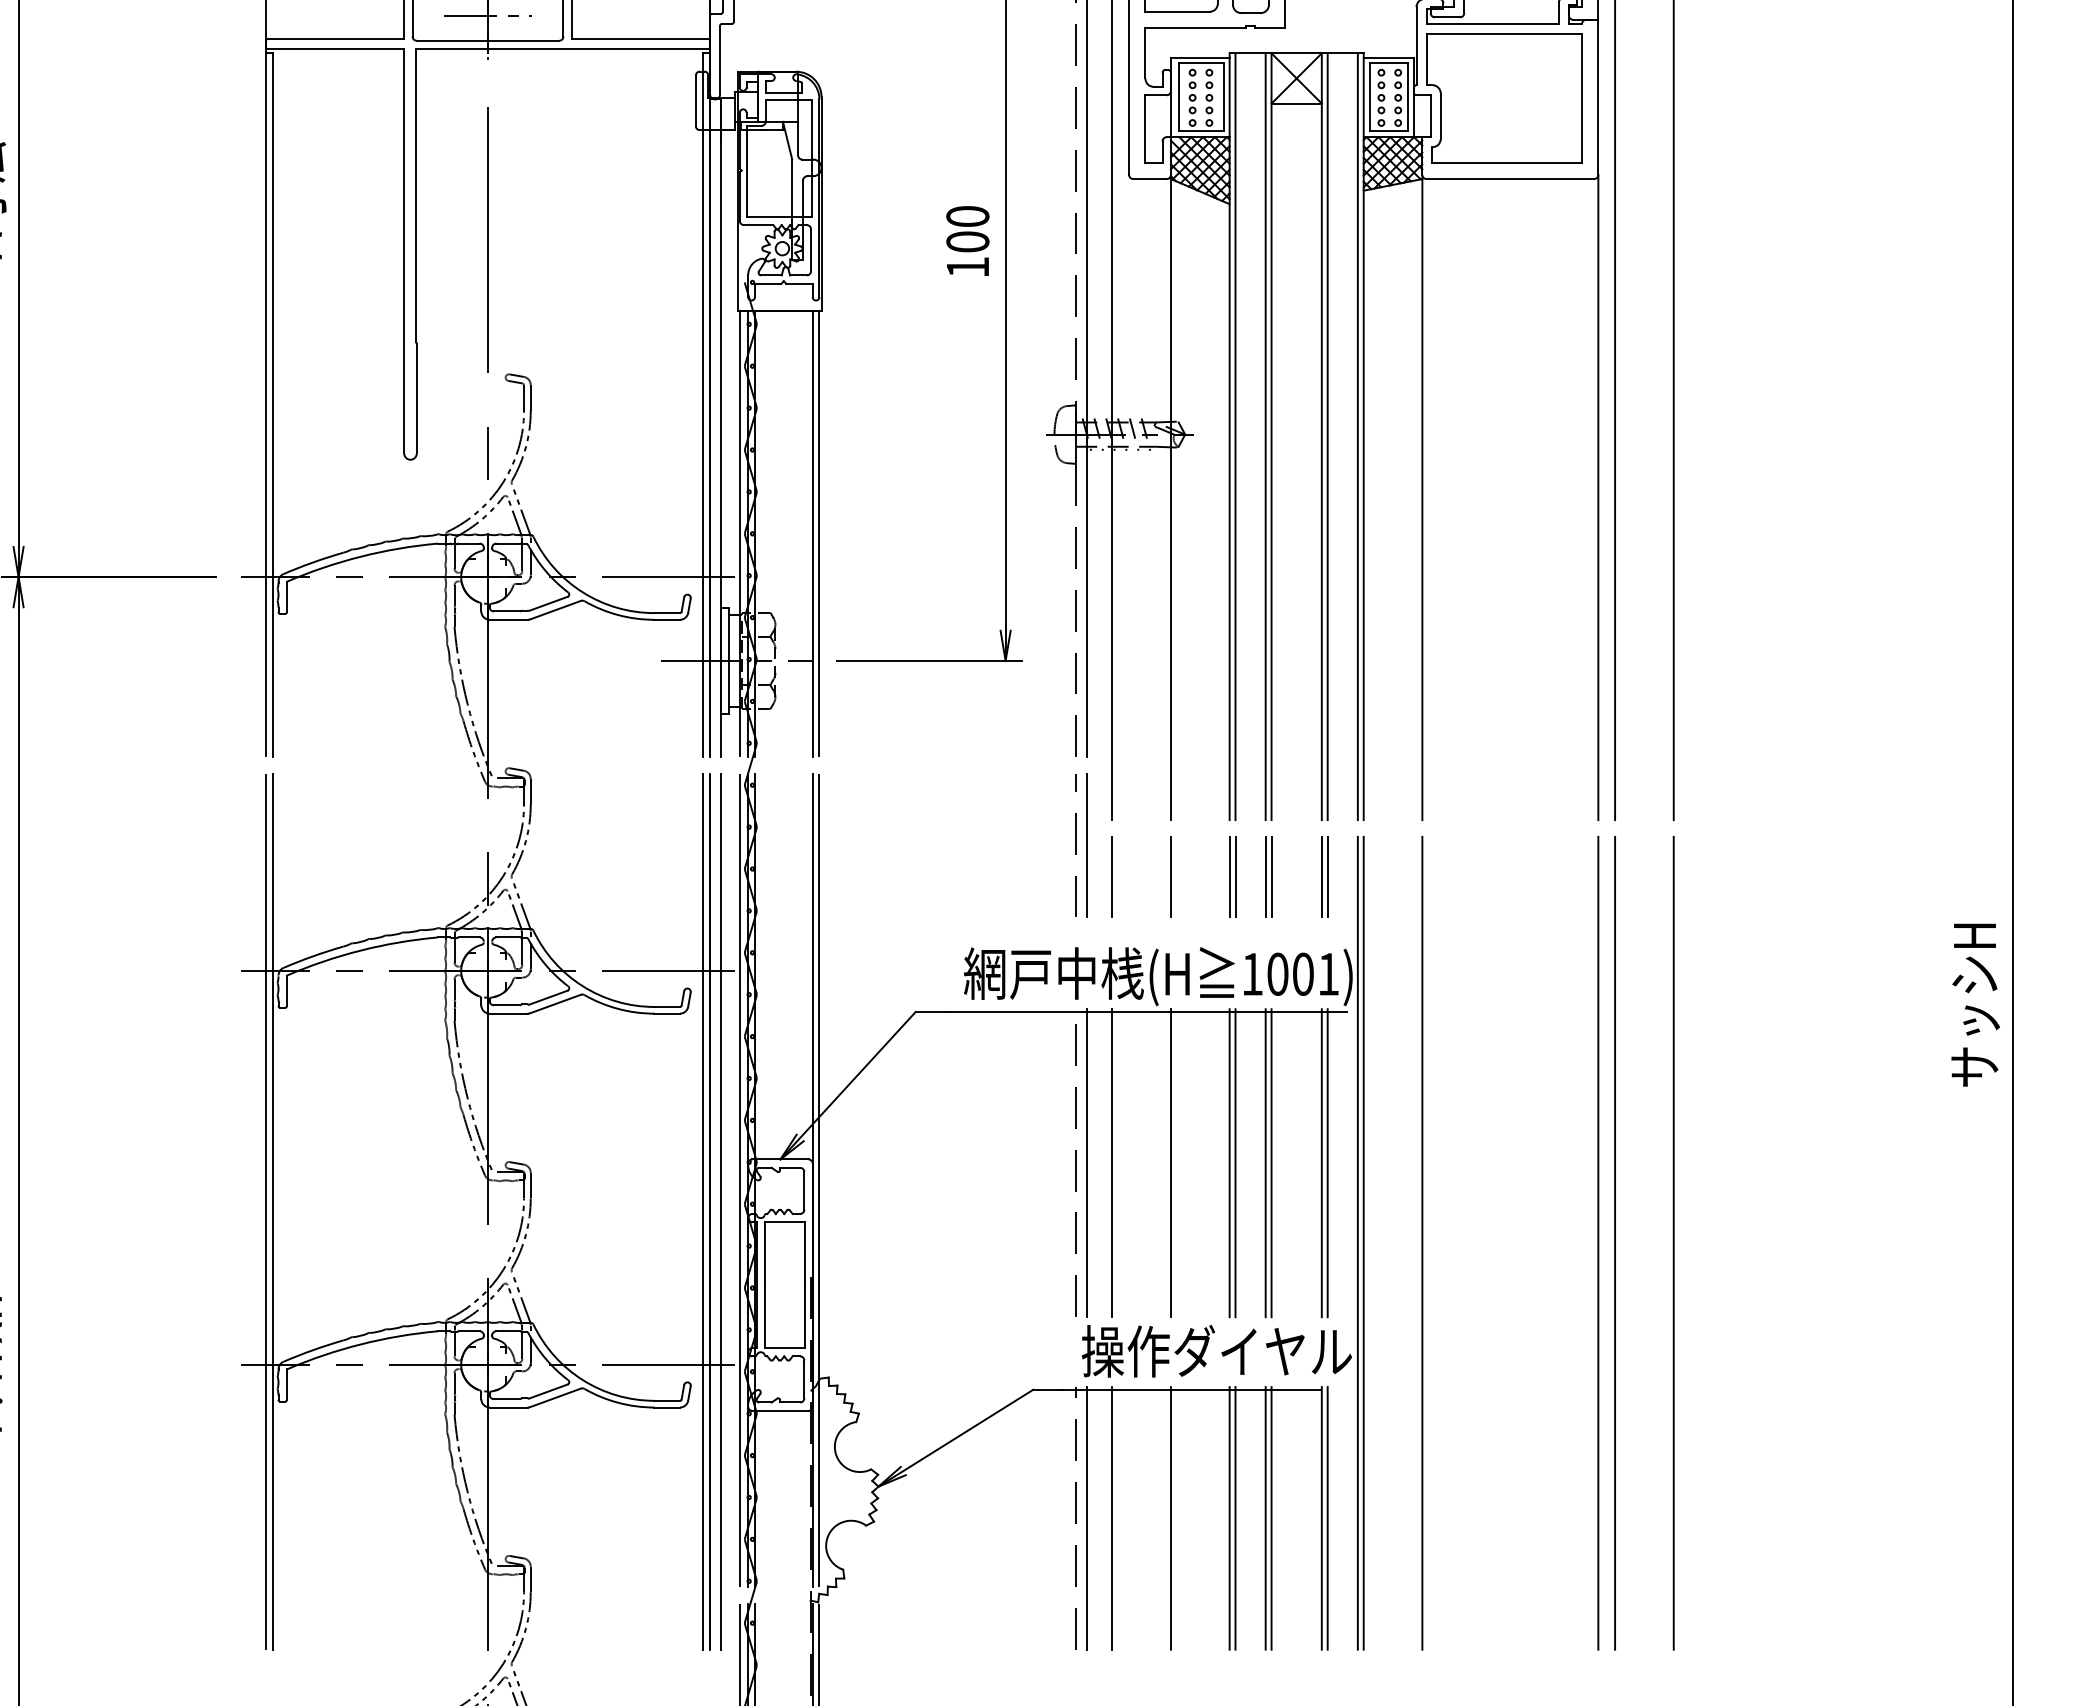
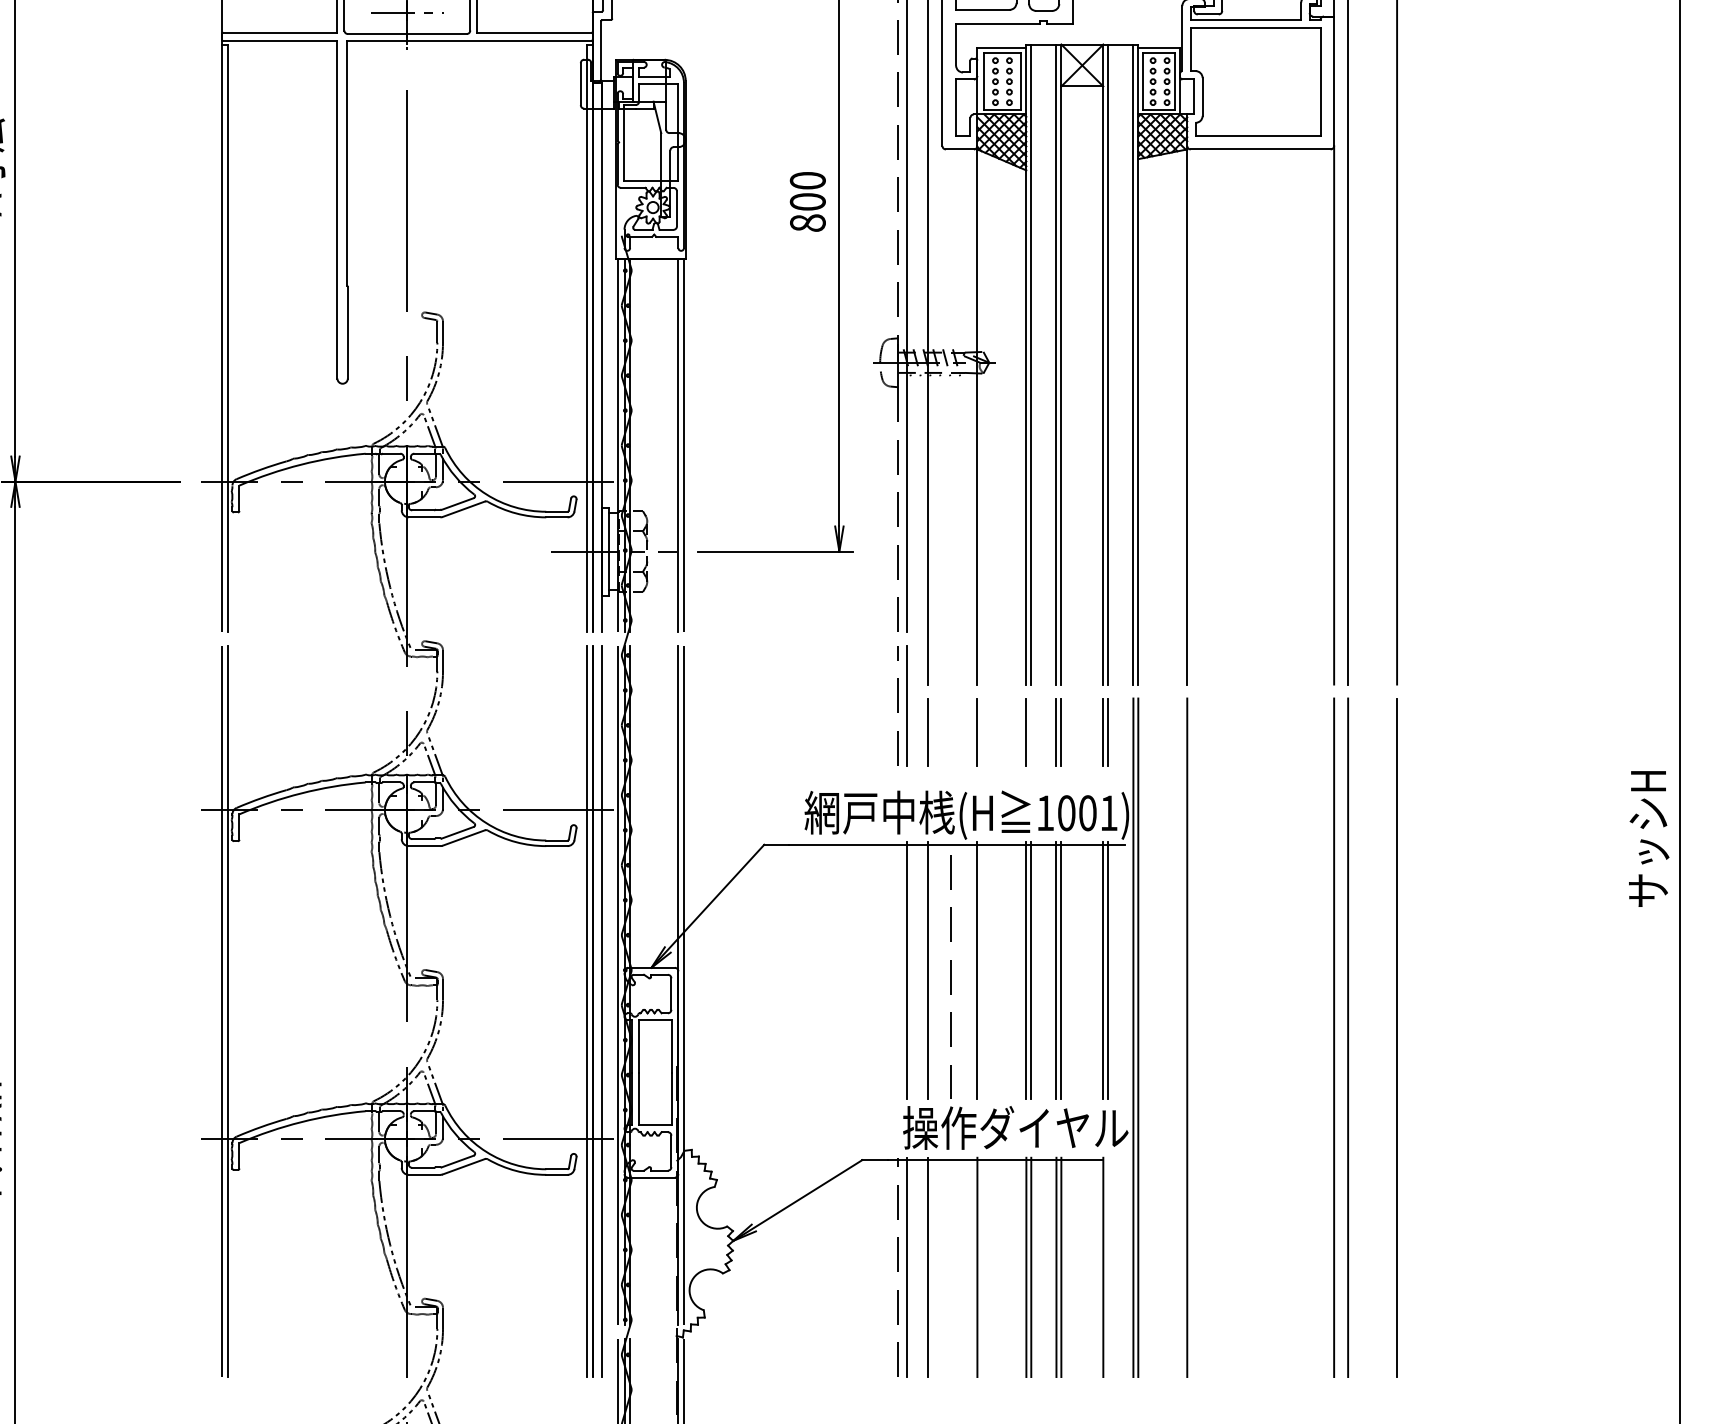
text: (967, 266) -> (807, 222), 100 -> 800
line: (1235, 876) -> (1031, 731), removed
line: (1075, 1169) -> (950, 976), moved
line: (1328, 1518) -> (1108, 1267), removed

